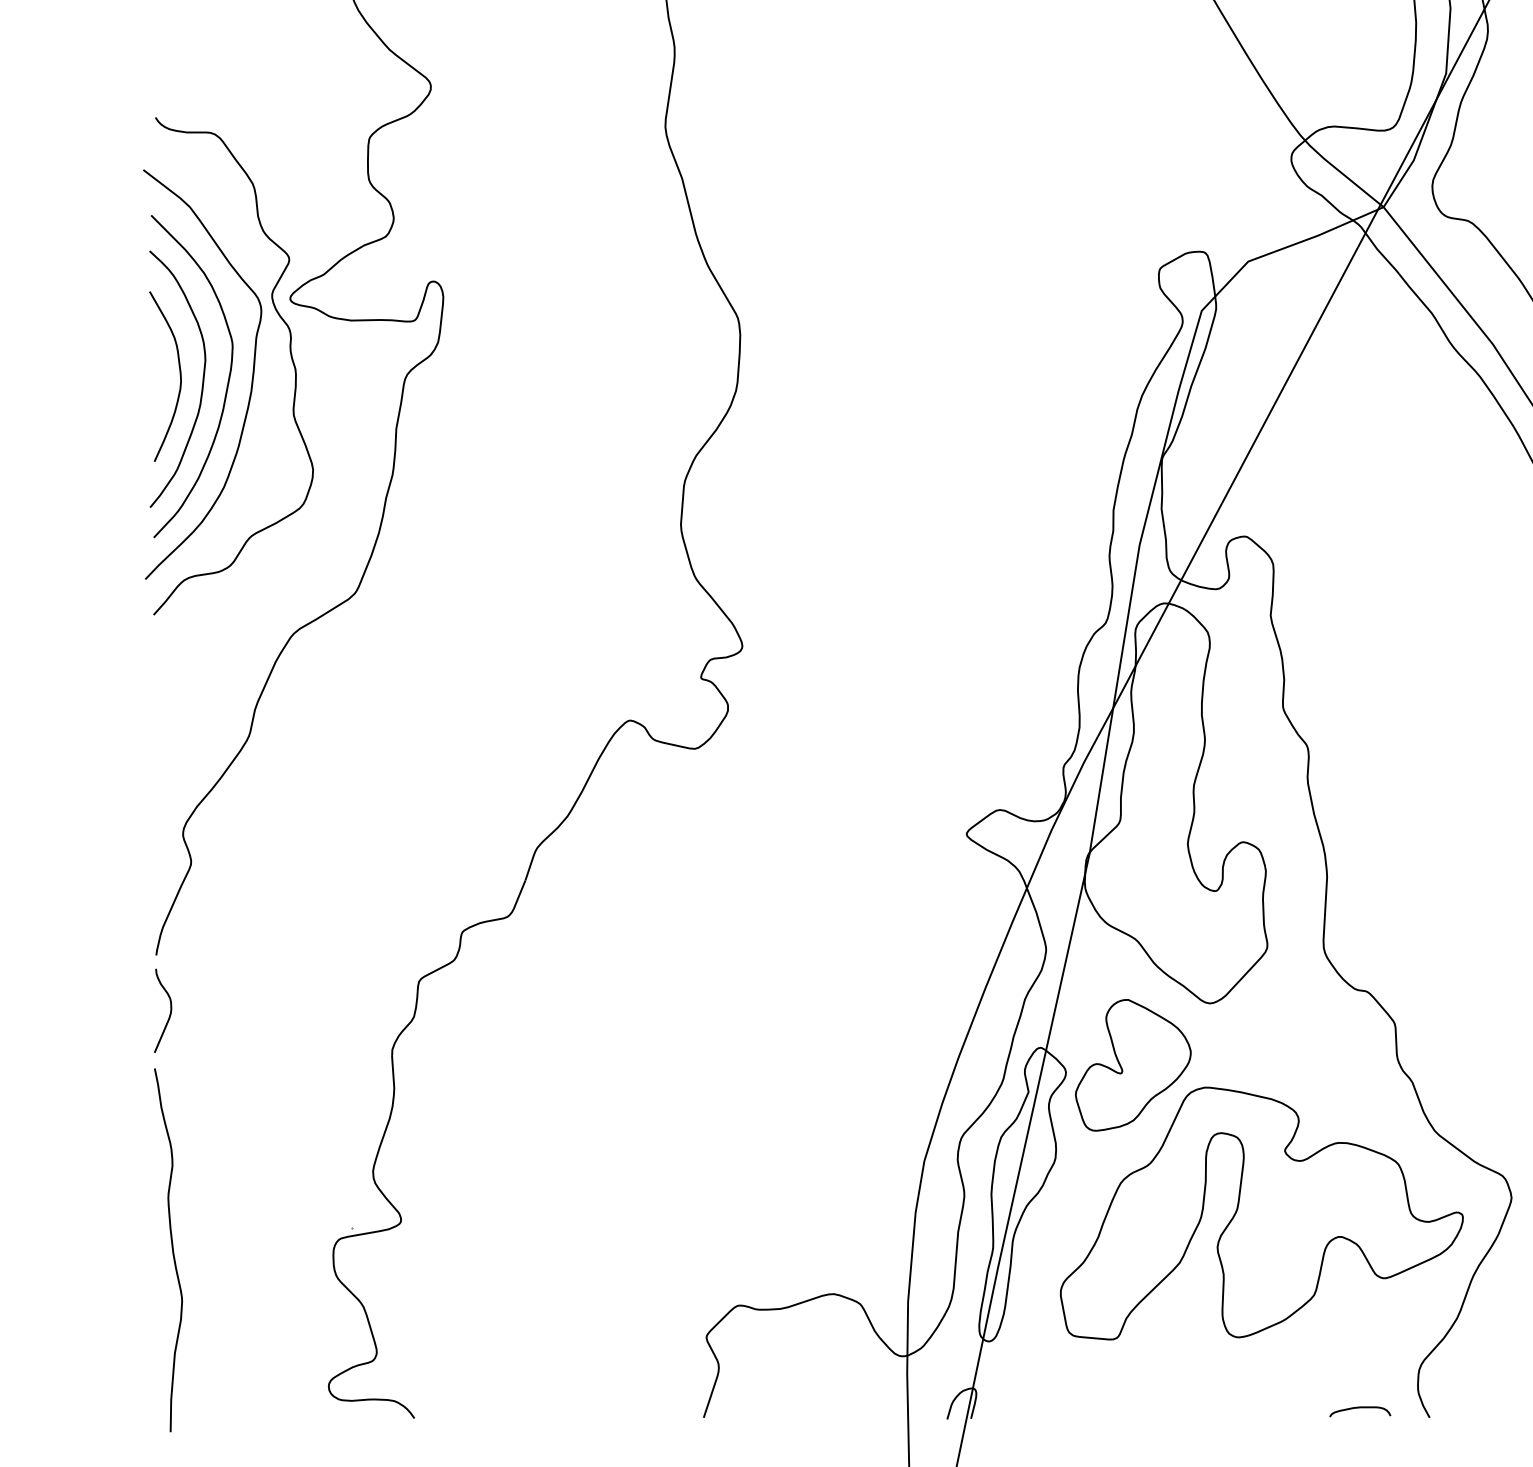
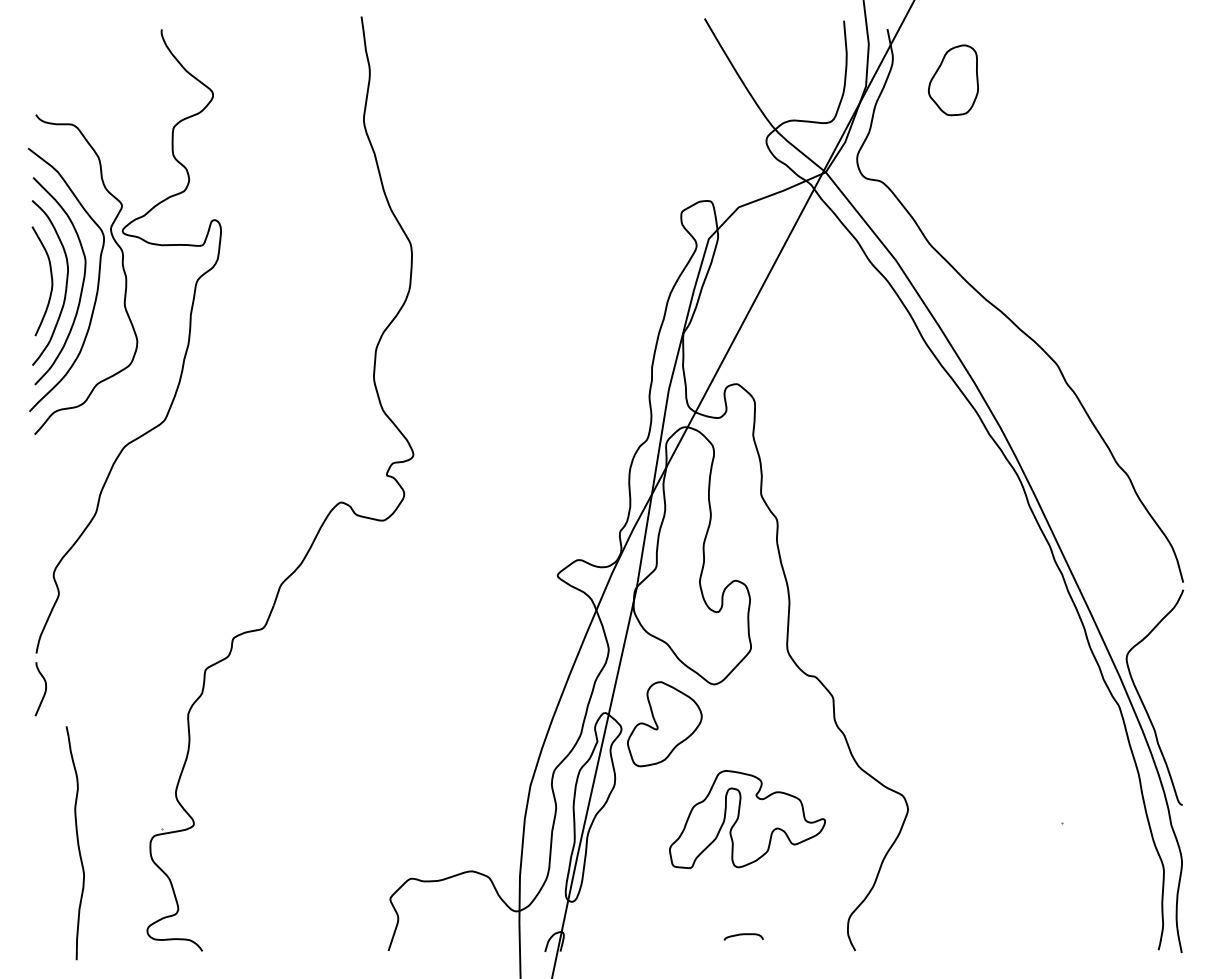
part: (1261, 1213) -> (747, 819), size x0.6
curve: (171, 1250) -> (77, 843), moved
curve: (1359, 1409) -> (743, 935), moved

